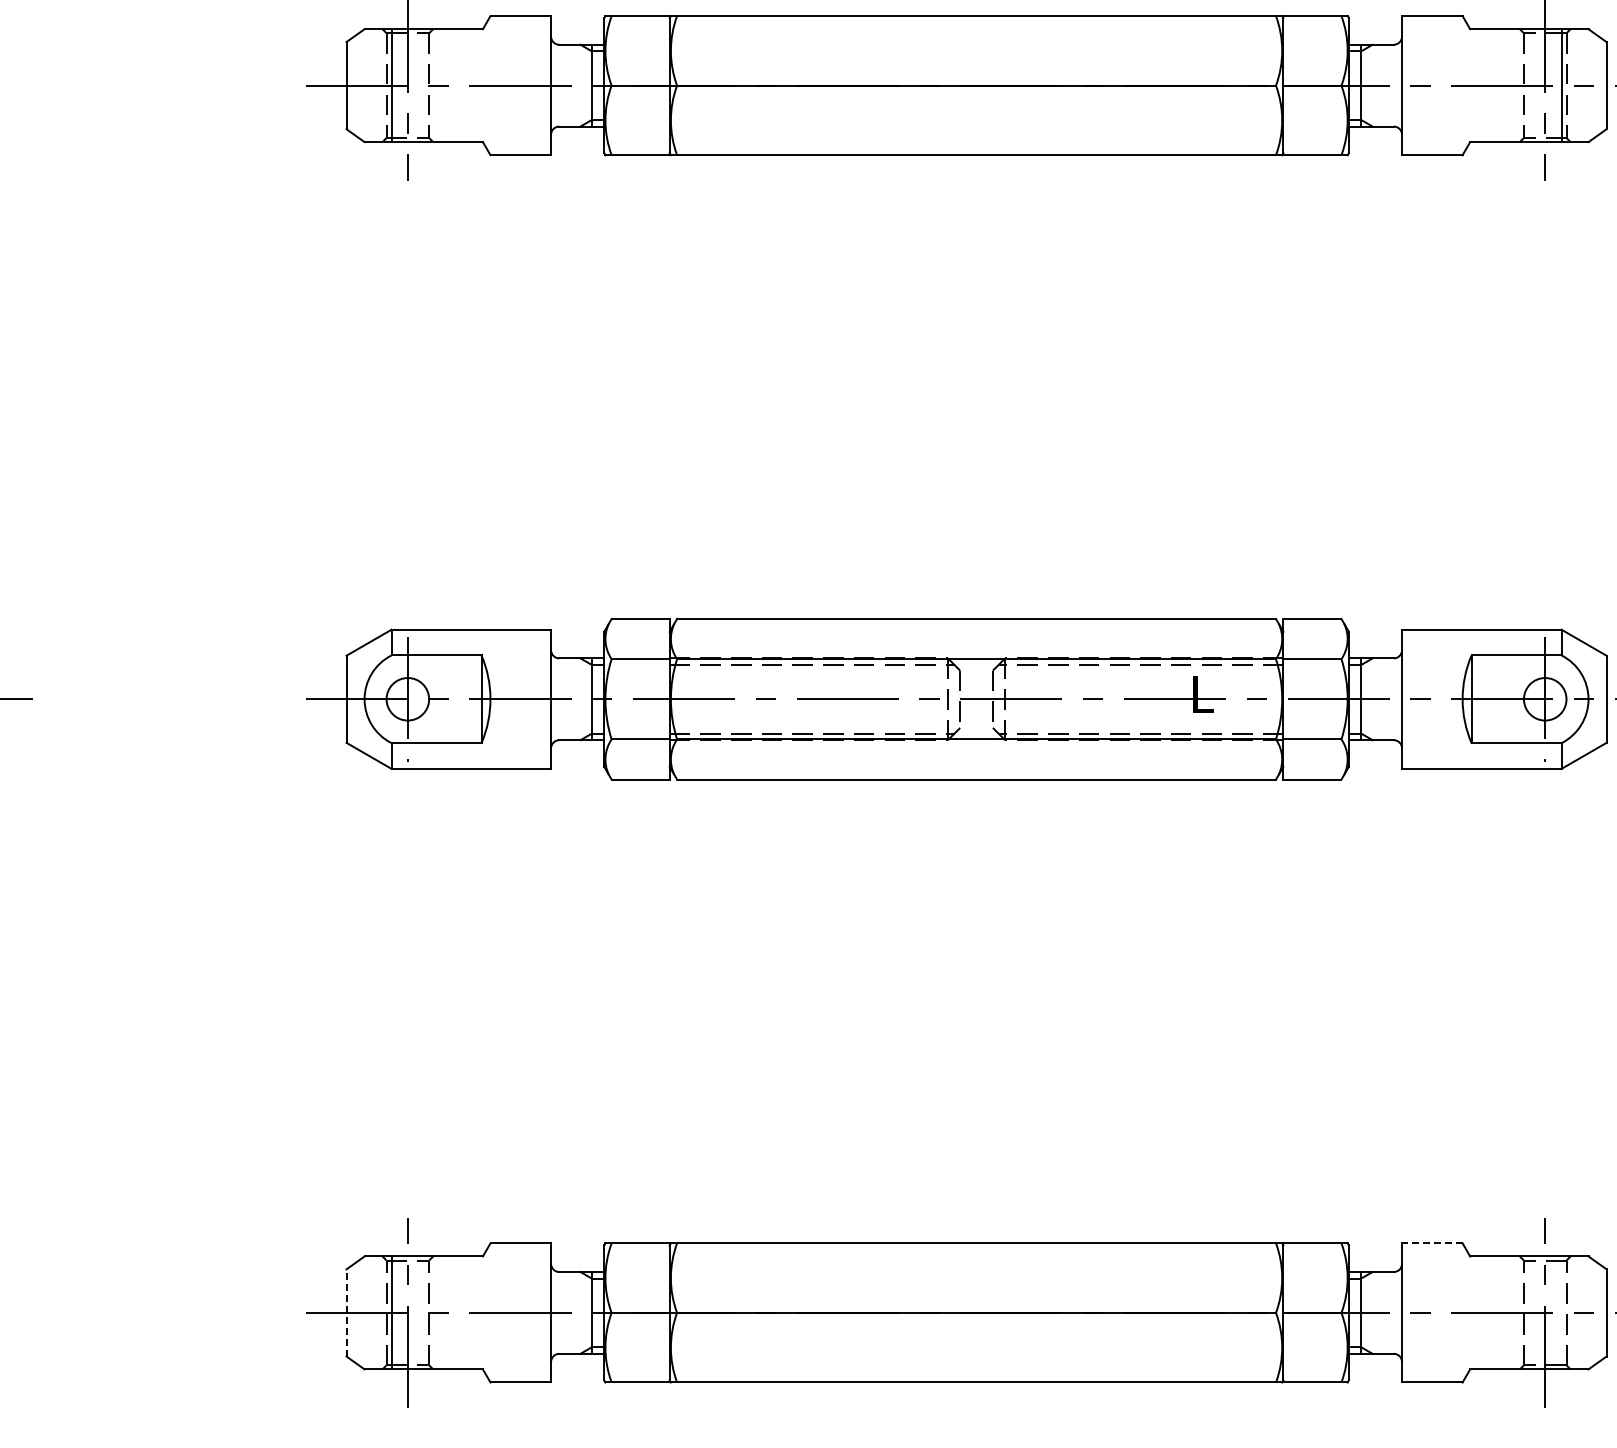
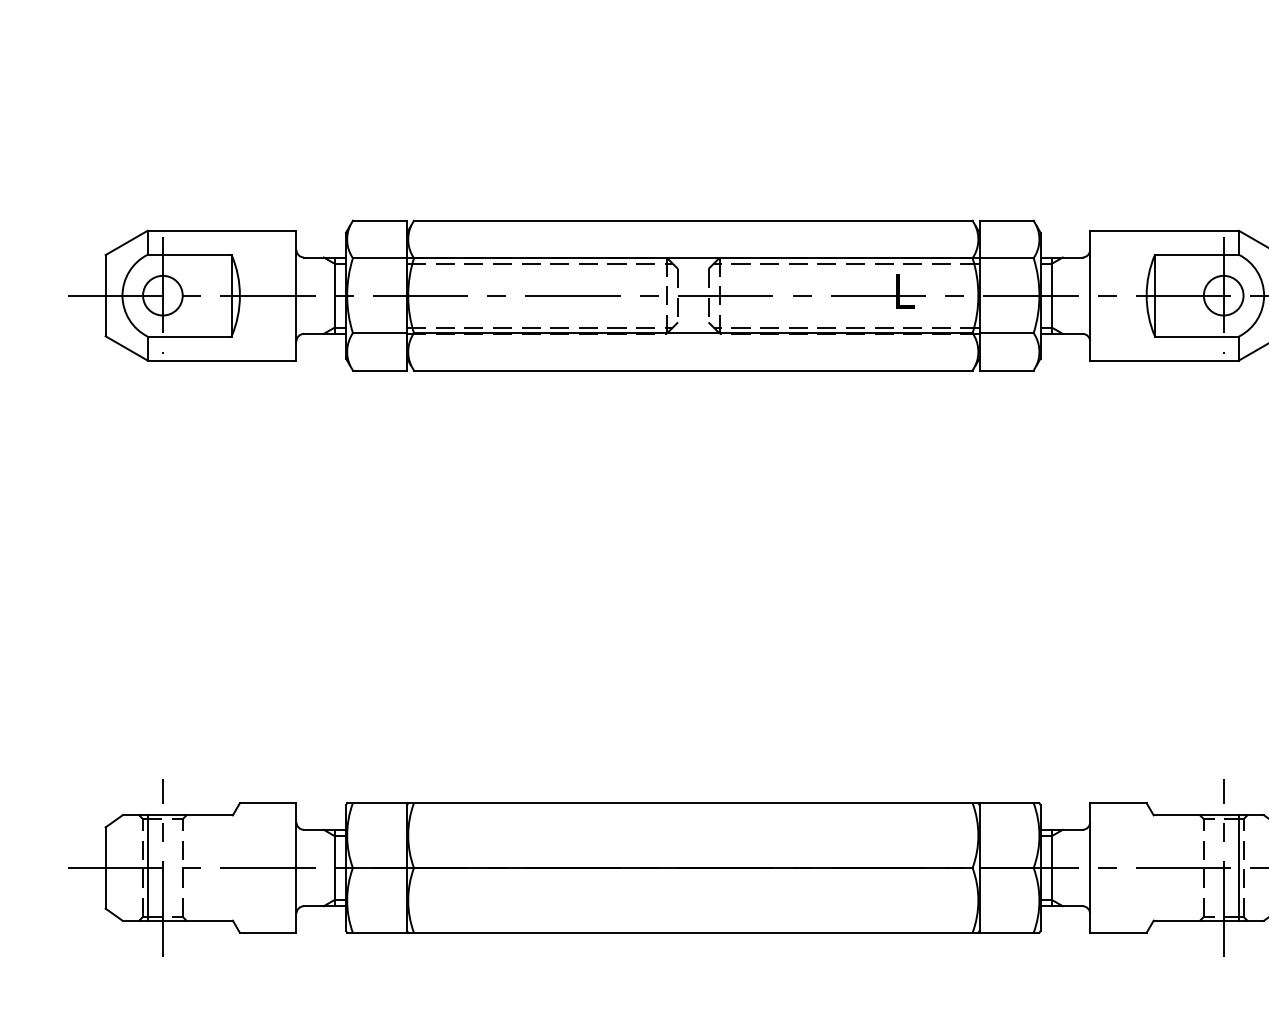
line: (1431, 1243) -> (1117, 803), dashed -> solid
line: (346, 1312) -> (105, 867), dashed -> solid
line: (1561, 1312) -> (1238, 867), added

